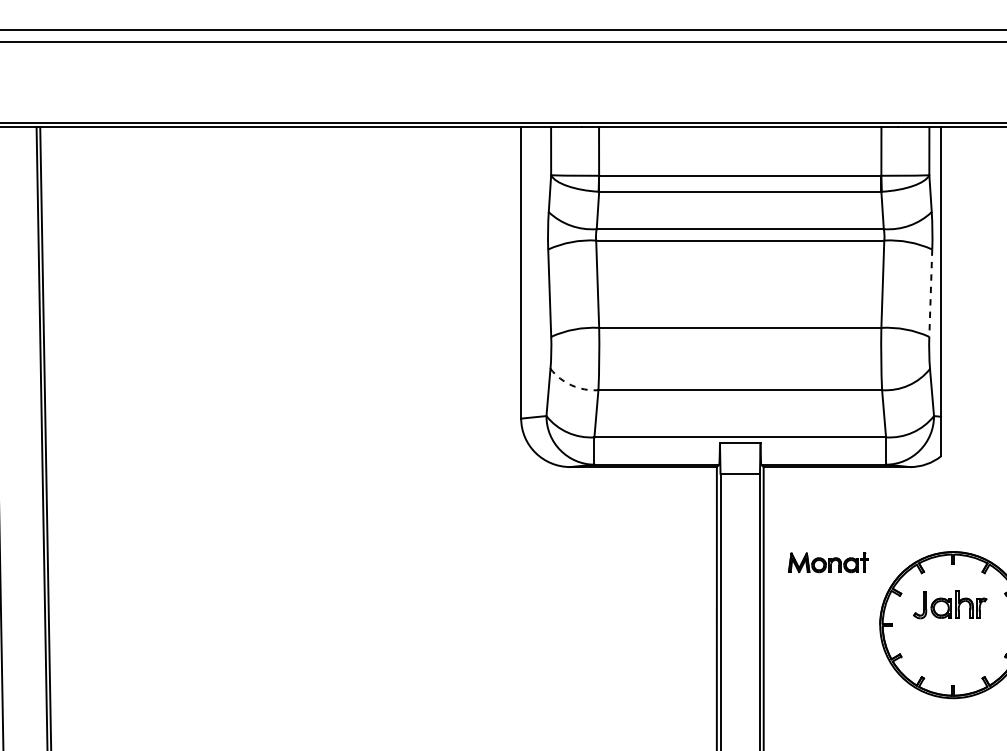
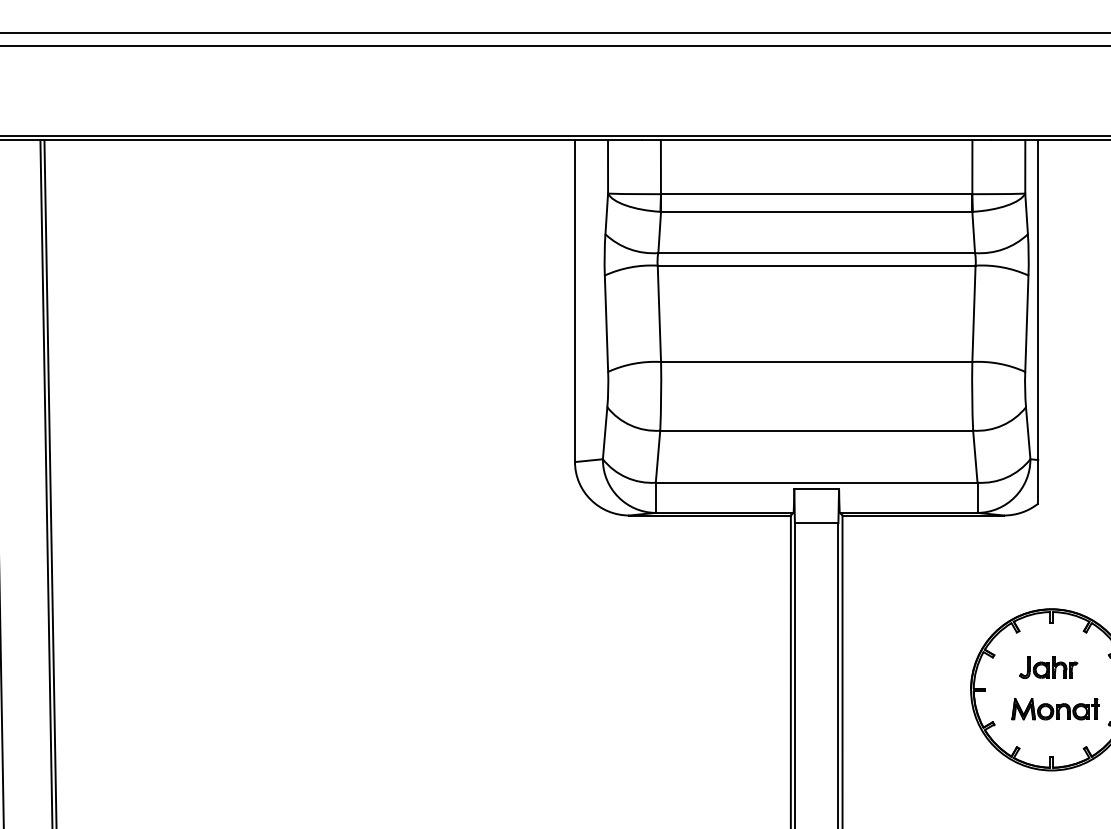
line: (930, 293) -> (1026, 324), dashed -> solid
arc: (571, 385) -> (630, 425), dashed -> solid
part: (828, 563) -> (1055, 709), moved
part: (950, 604) -> (1048, 667), size x0.71

